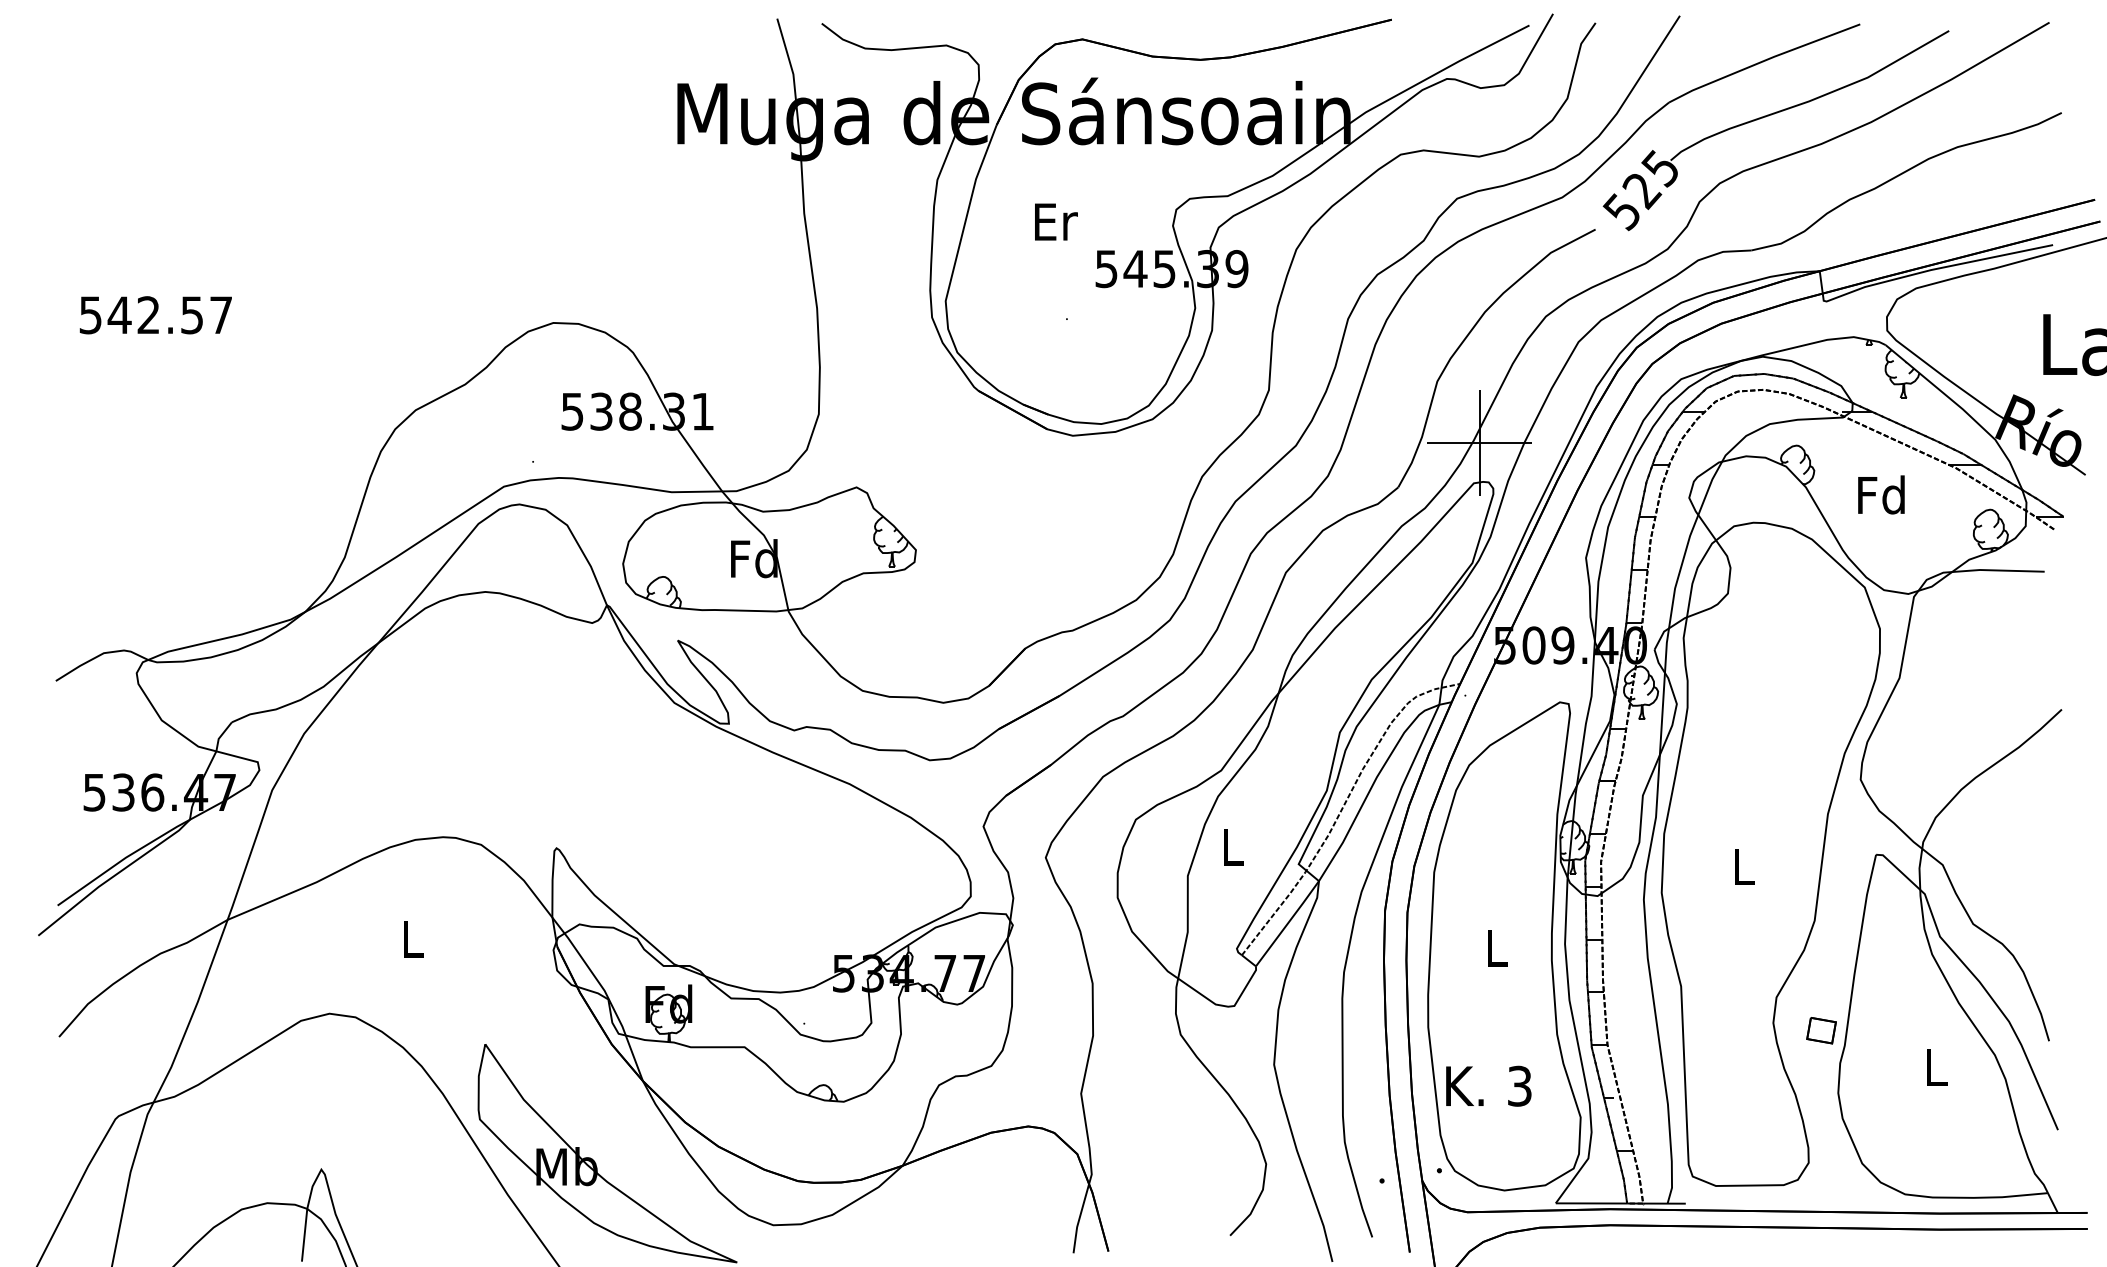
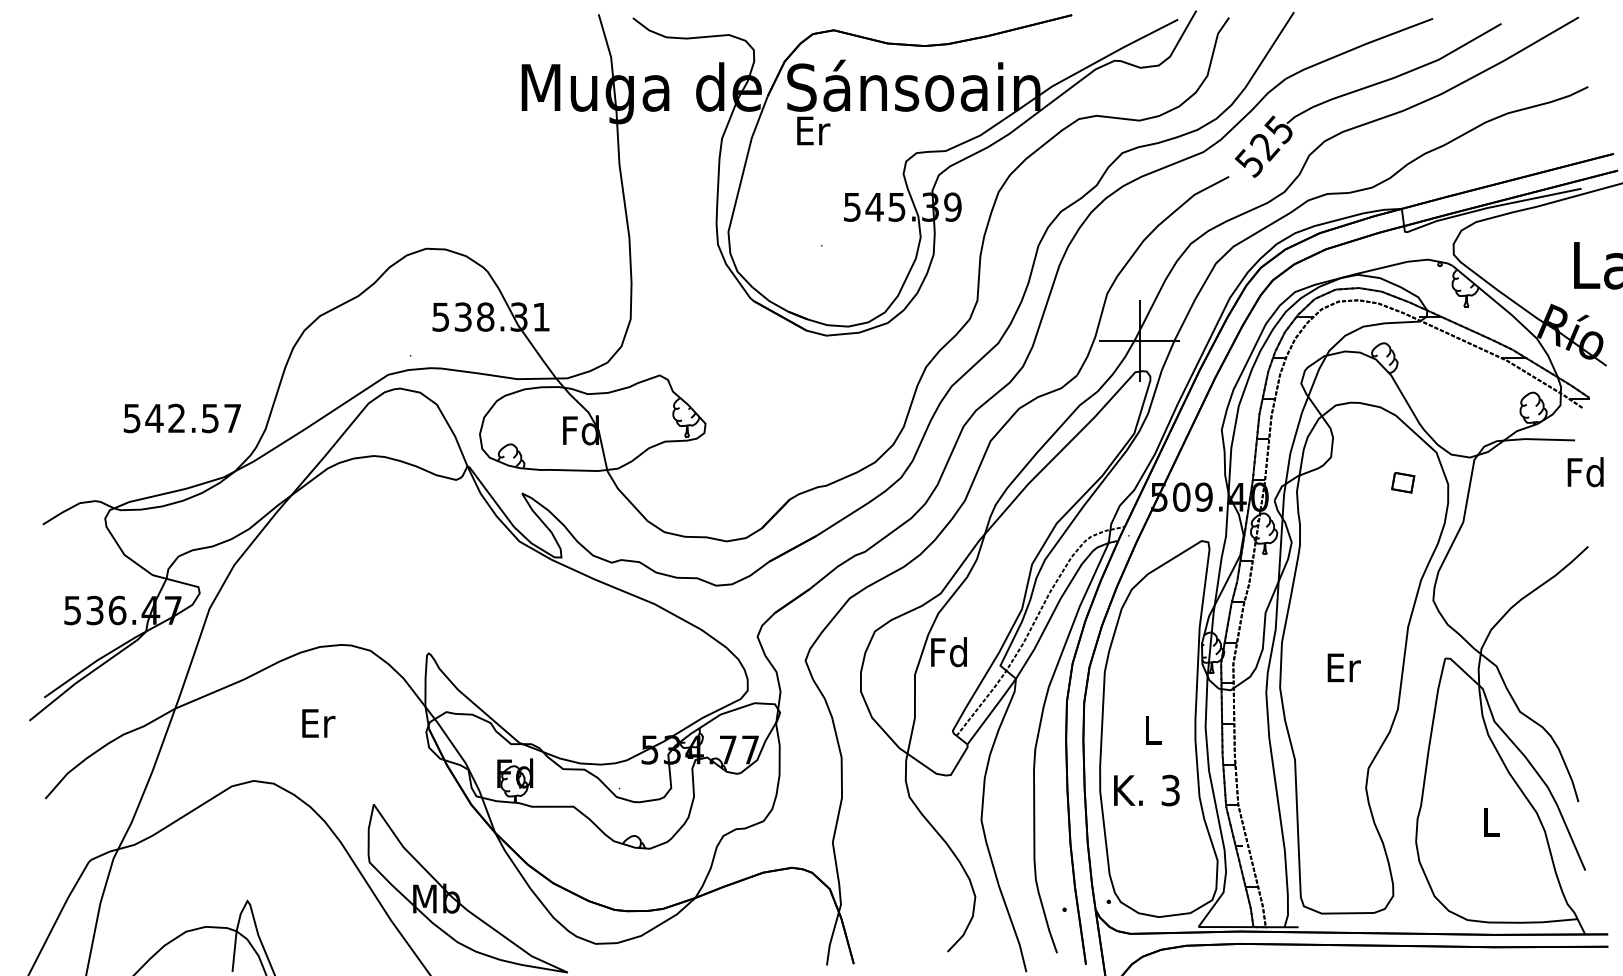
text: (1056, 221) -> (813, 130), moved
text: (155, 315) -> (182, 418), moved
text: (1881, 494) -> (1585, 471), moved
text: (1231, 846) -> (948, 652), L -> Fd
text: (1744, 866) -> (1343, 667), L -> Er
text: (413, 938) -> (318, 722), L -> Er
part: (1821, 1030) -> (1403, 482), moved
text: (1488, 1085) -> (1146, 789), moved

